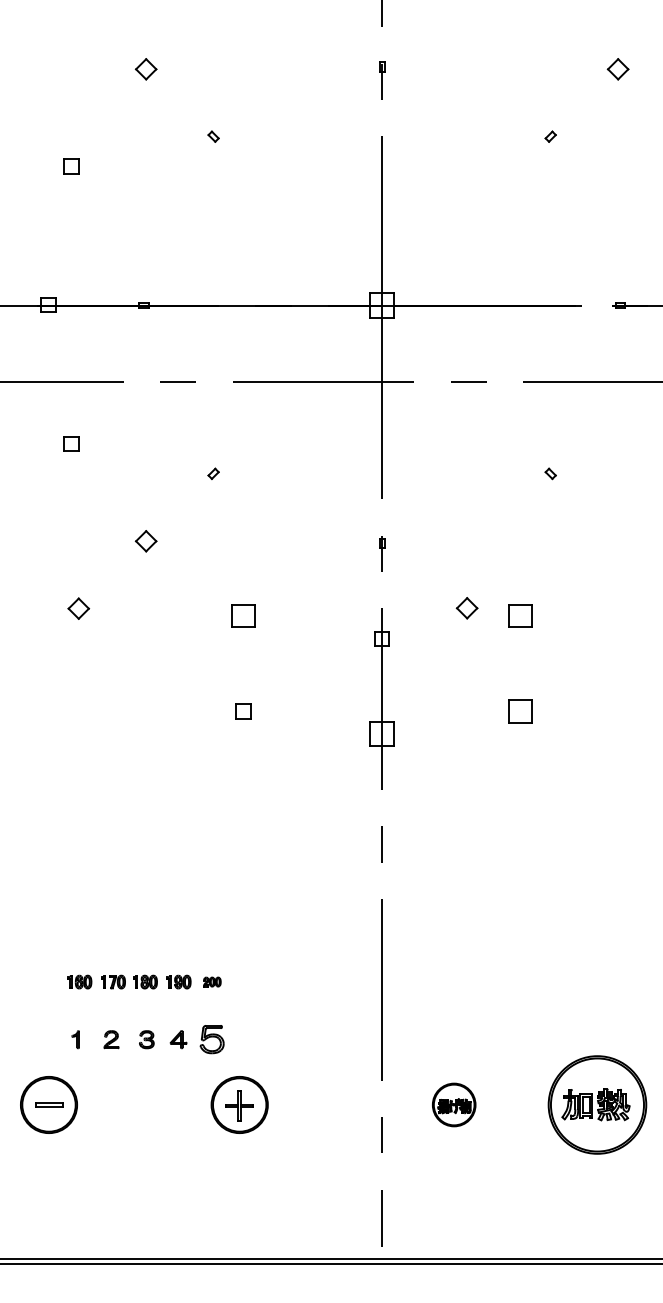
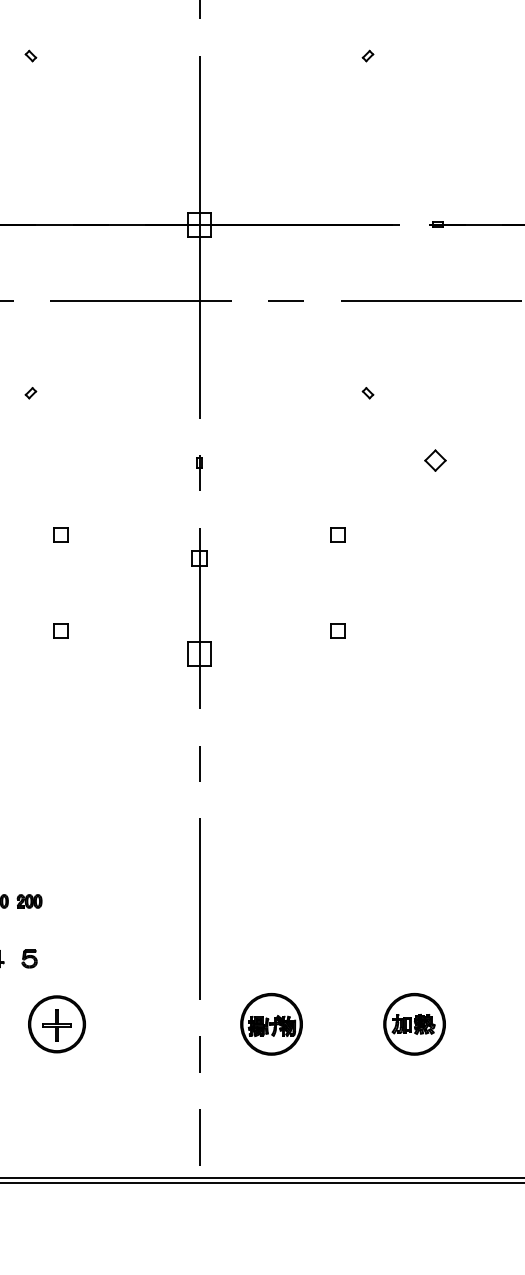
part: (466, 608) -> (434, 460), moved
part: (243, 615) -> (60, 534), size x0.62
part: (520, 615) -> (337, 534), size x0.62
part: (520, 711) -> (337, 630), size x0.62
part: (212, 981) -> (29, 900), size x1.43
part: (212, 1039) -> (29, 958), size x0.62
part: (453, 1104) -> (270, 1023), size x1.43
part: (596, 1104) -> (413, 1023), size x0.62

